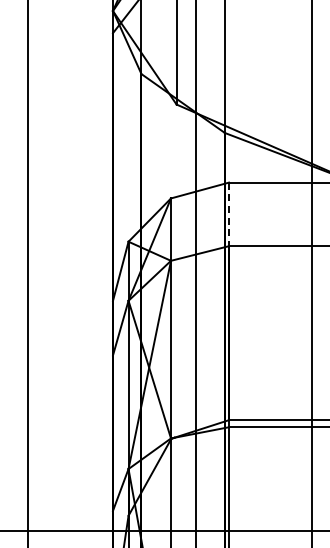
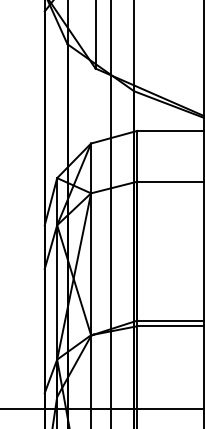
line: (229, 214) -> (137, 156), dashed -> solid

